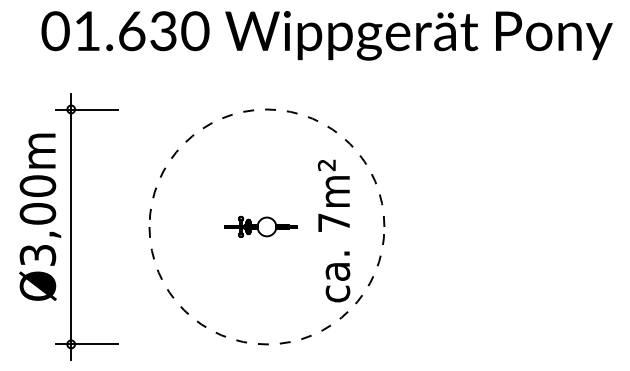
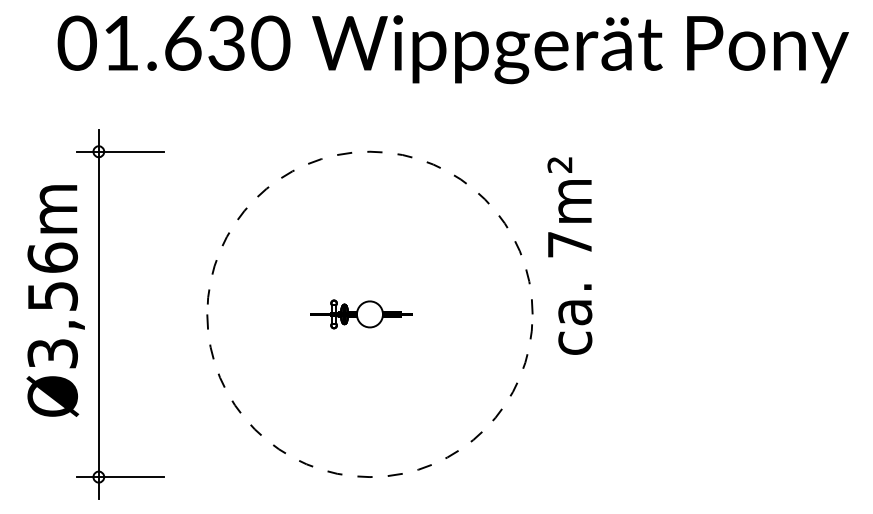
text: (37, 199) -> (52, 276), Ø3,00m -> Ø3,56m
text: (333, 230) -> (569, 255), moved

